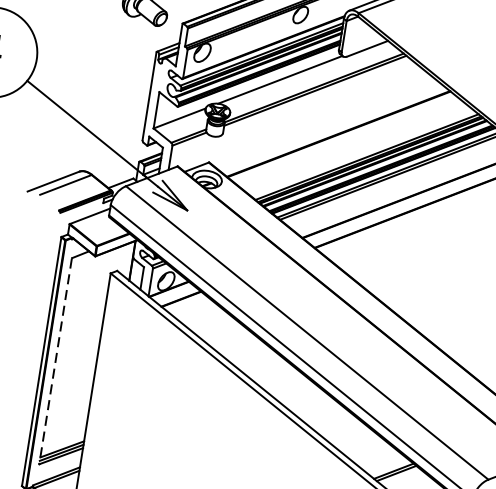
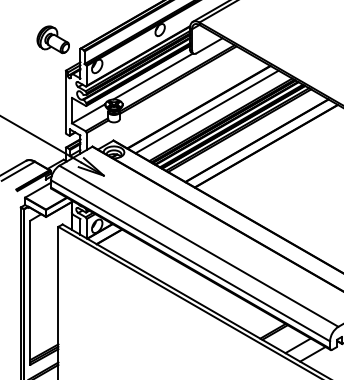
line: (348, 141) -> (206, 111), added
line: (55, 360) -> (30, 292), dashed -> solid

